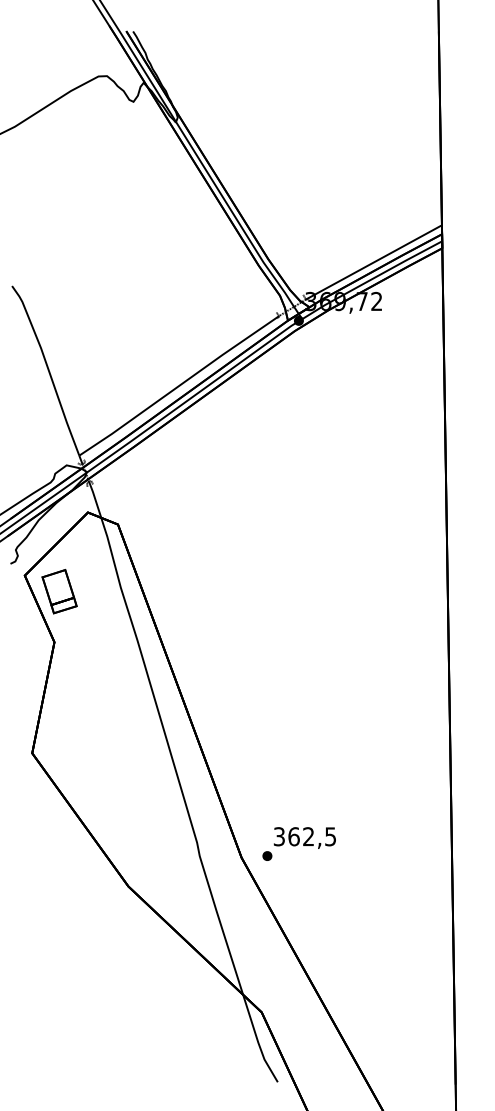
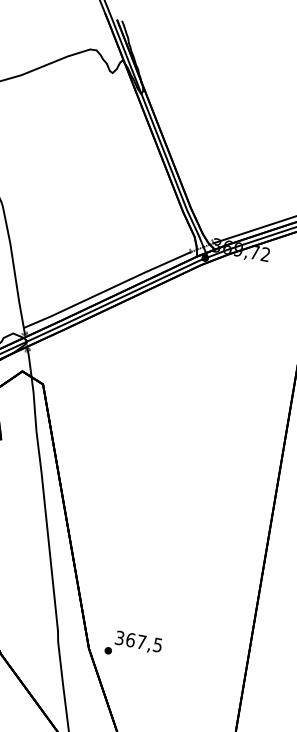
text: (308, 836) -> (141, 641), 362,5 -> 367,5

